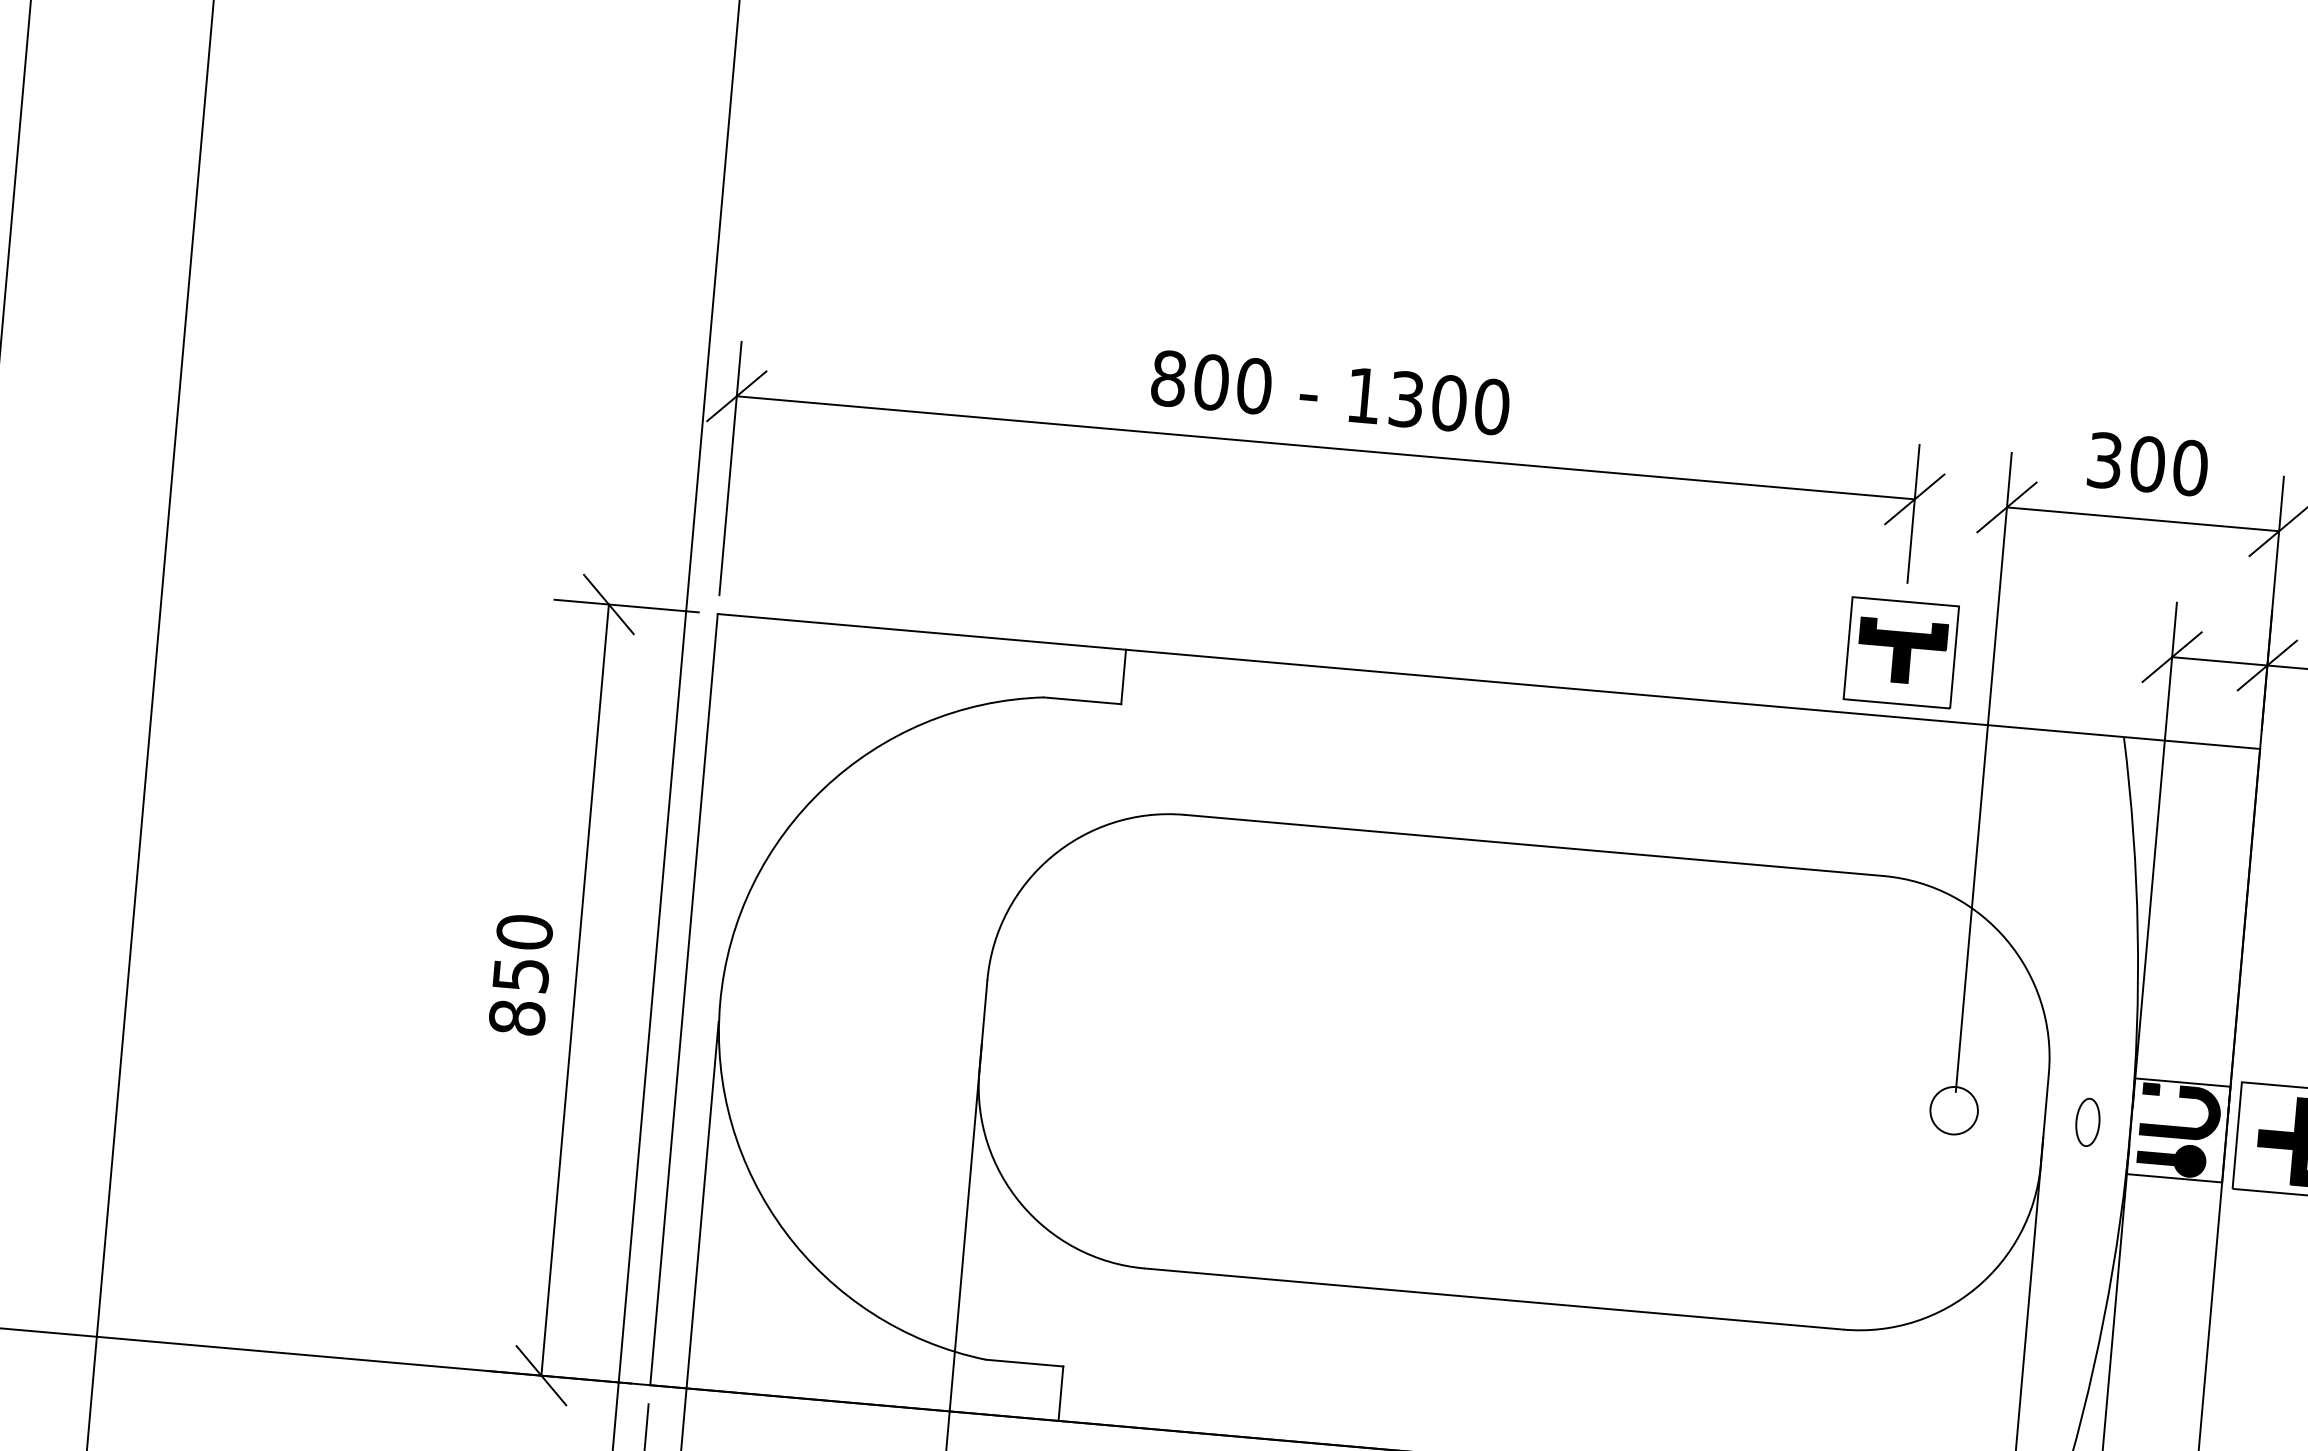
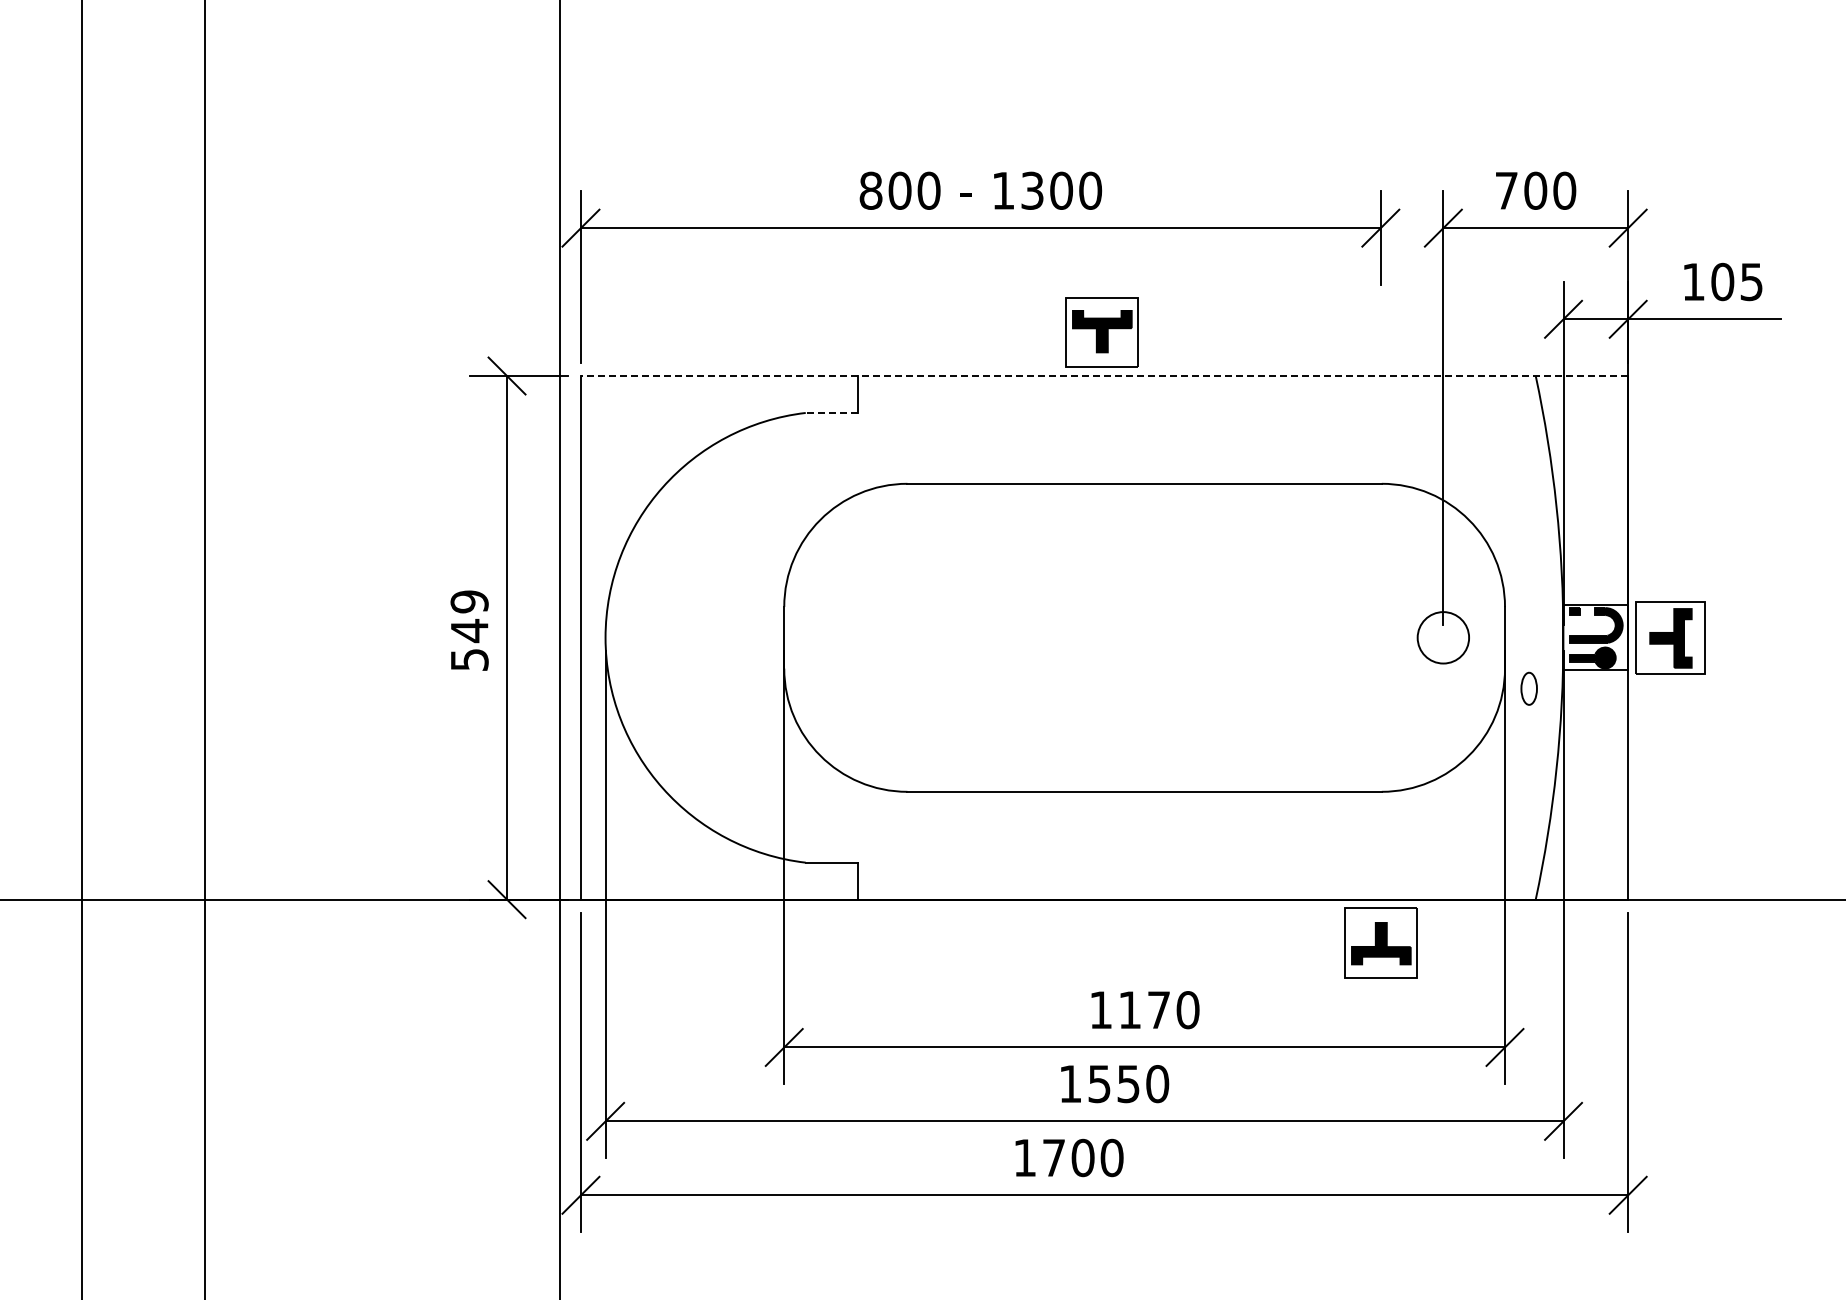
text: (2104, 460) -> (1506, 190), 300 -> 700
part: (1900, 652) -> (1101, 332), moved
line: (1488, 682) -> (1104, 376), solid -> dashed
line: (1082, 700) -> (831, 412), solid -> dashed
text: (520, 974) -> (469, 630), 850 -> 549
circle: (1954, 1110) -> (1443, 637), size x1.6
part: (2086, 1121) -> (1528, 688), moved

